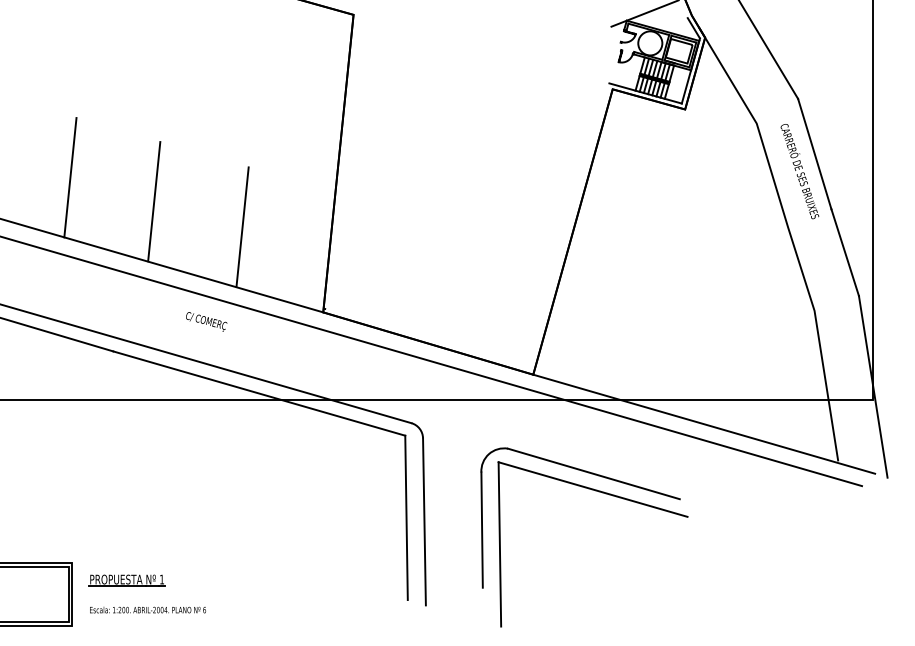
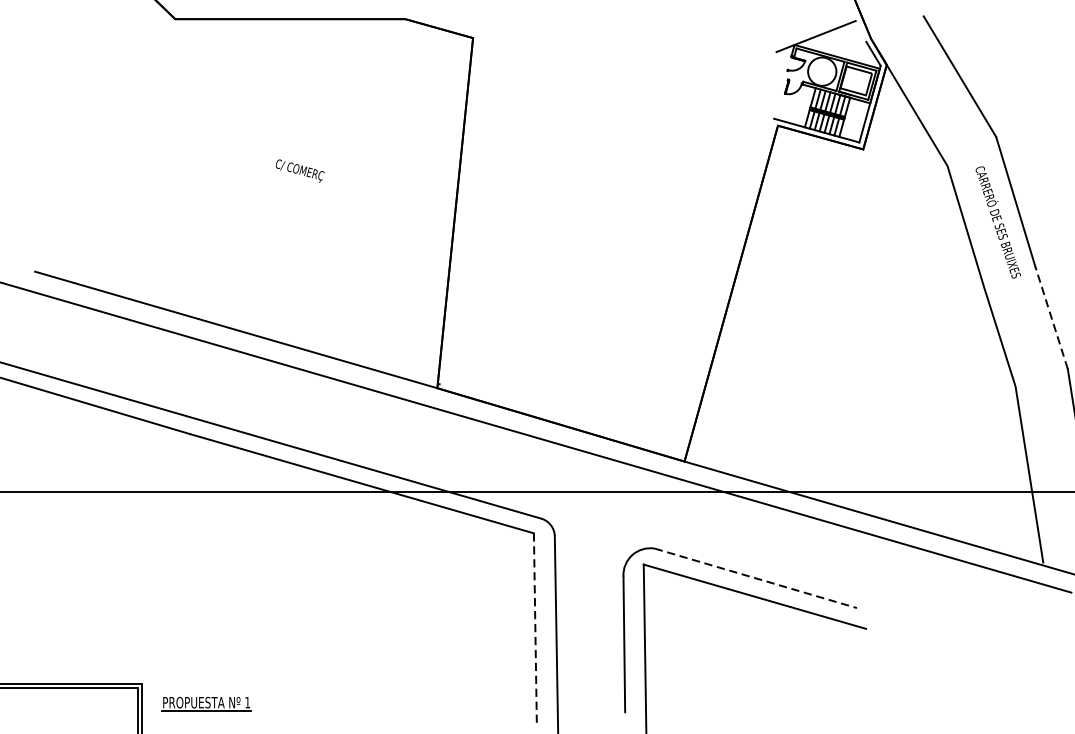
line: (70, 177) -> (139, 229), removed
line: (154, 201) -> (238, 257), removed
line: (242, 226) -> (342, 287), removed
line: (845, 252) -> (1051, 317), solid -> dashed
text: (206, 321) -> (299, 170), moved
line: (593, 473) -> (755, 577), solid -> dashed
line: (406, 518) -> (535, 630), solid -> dashed

